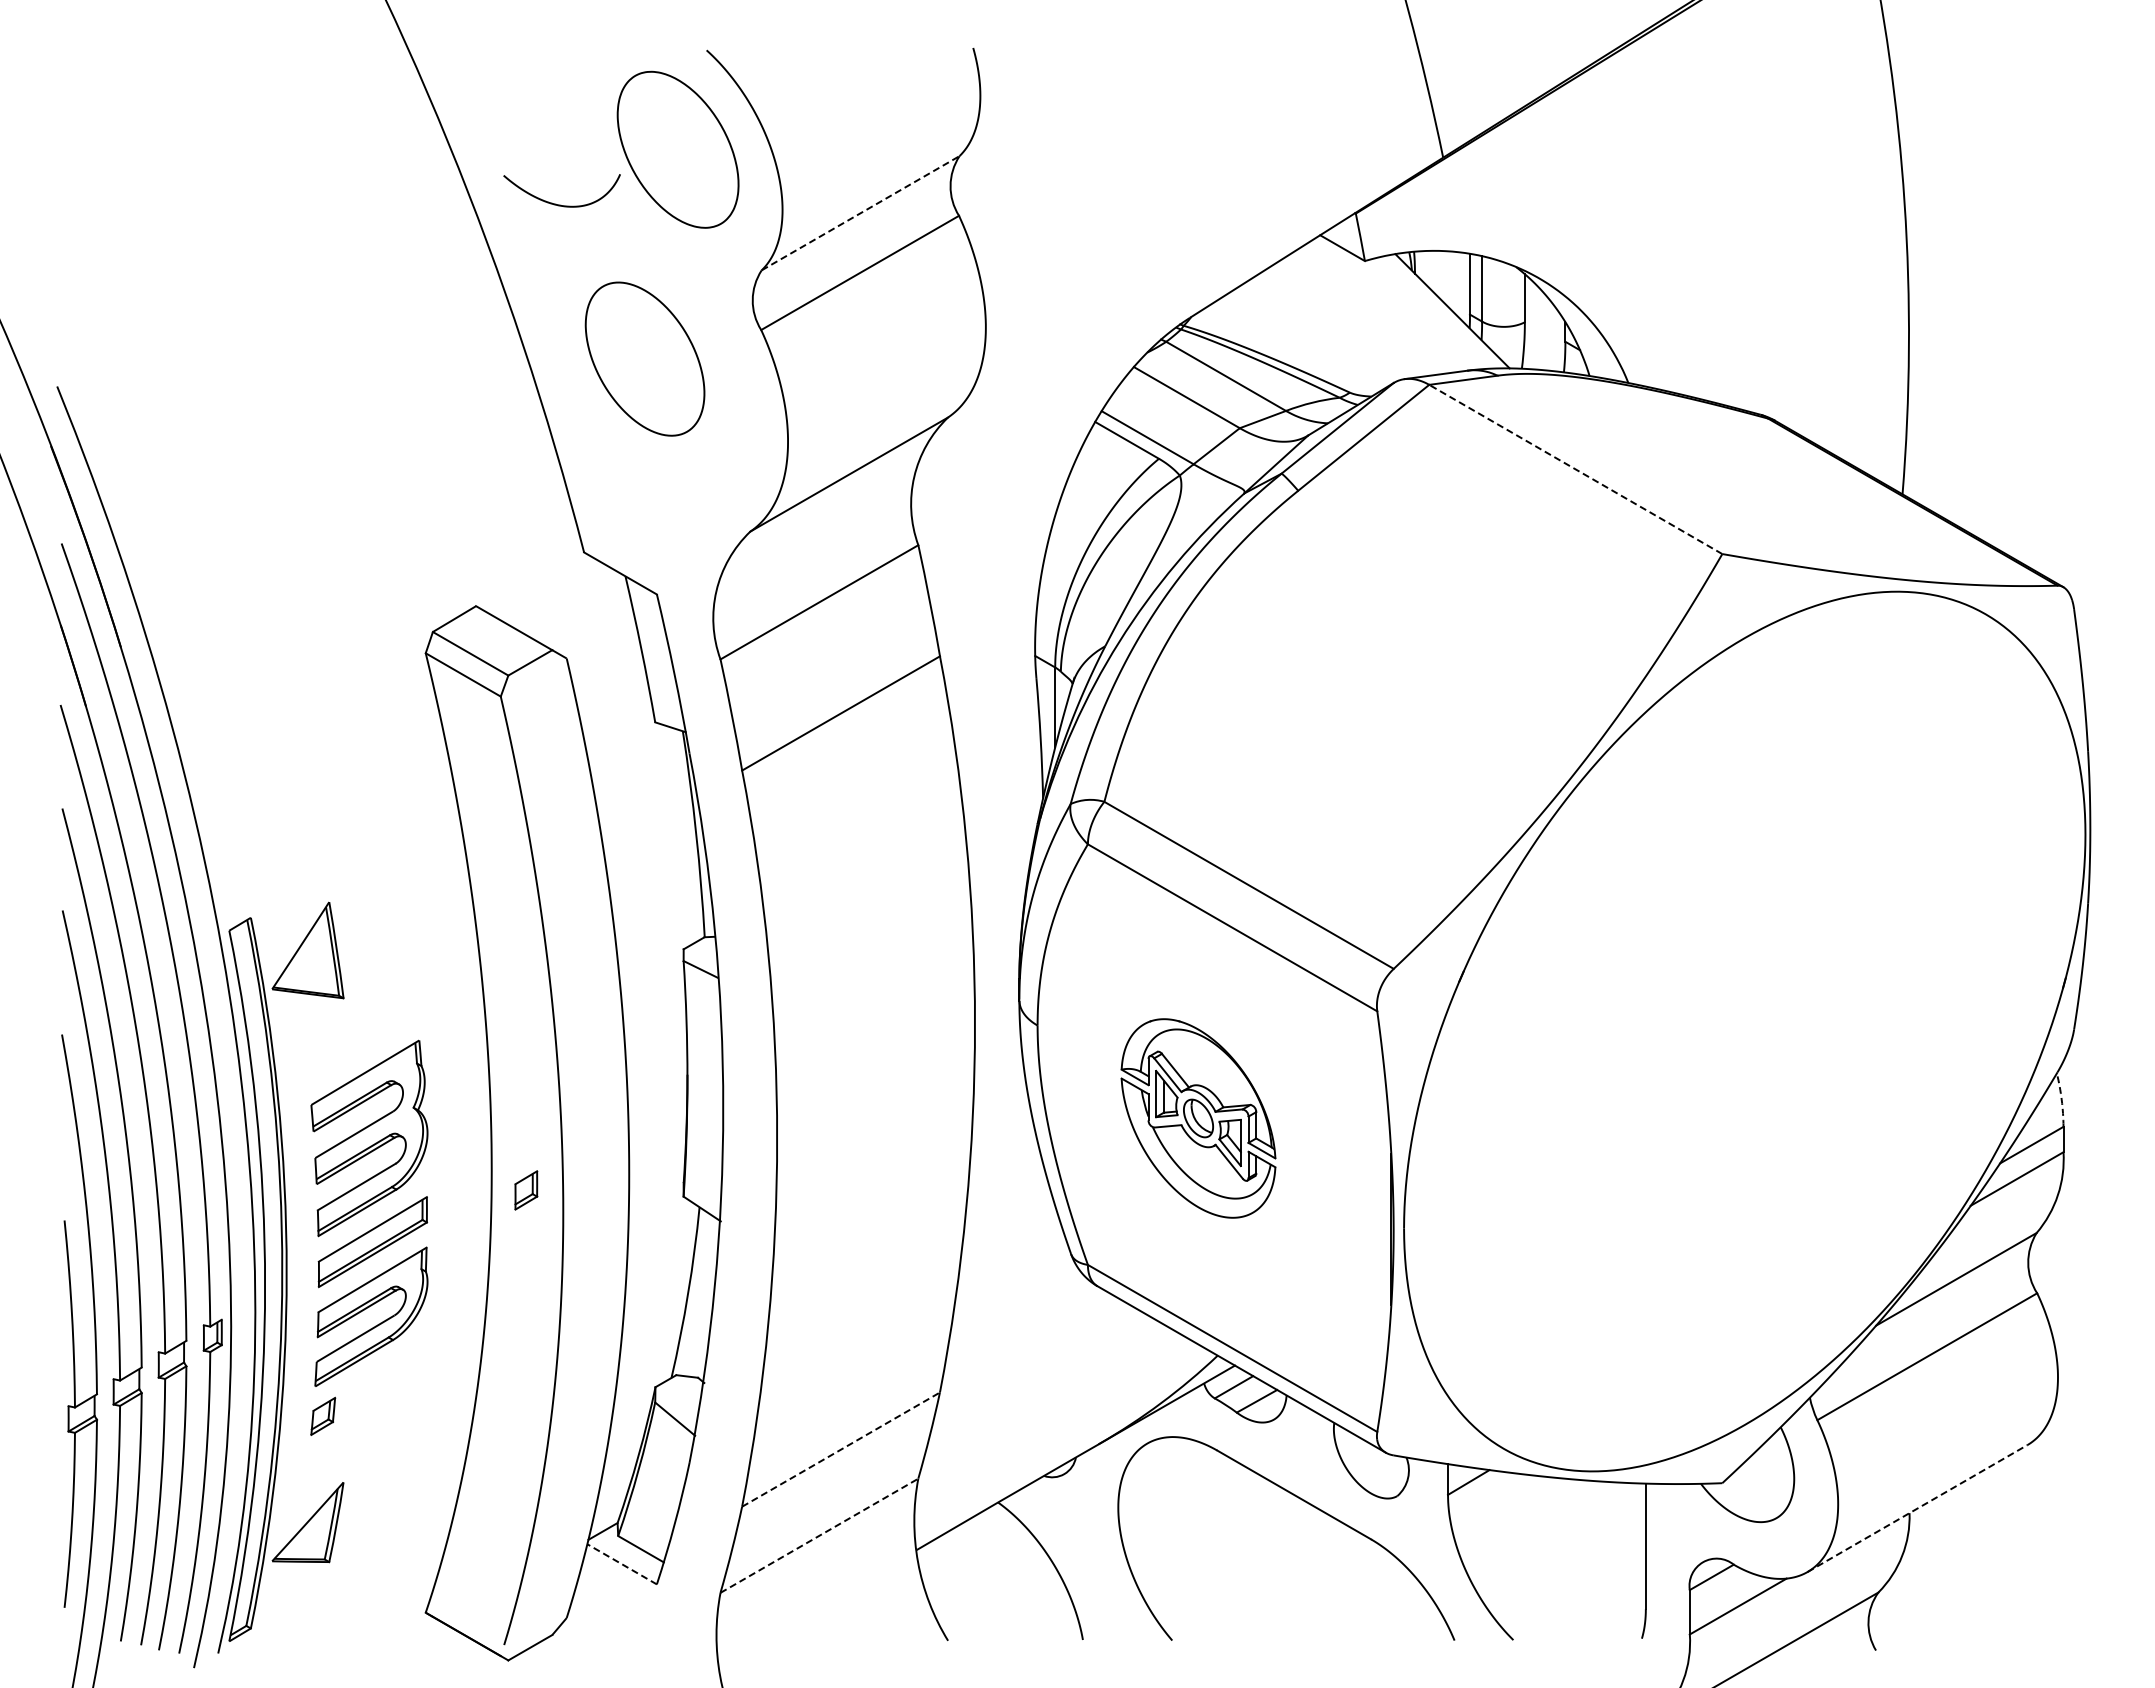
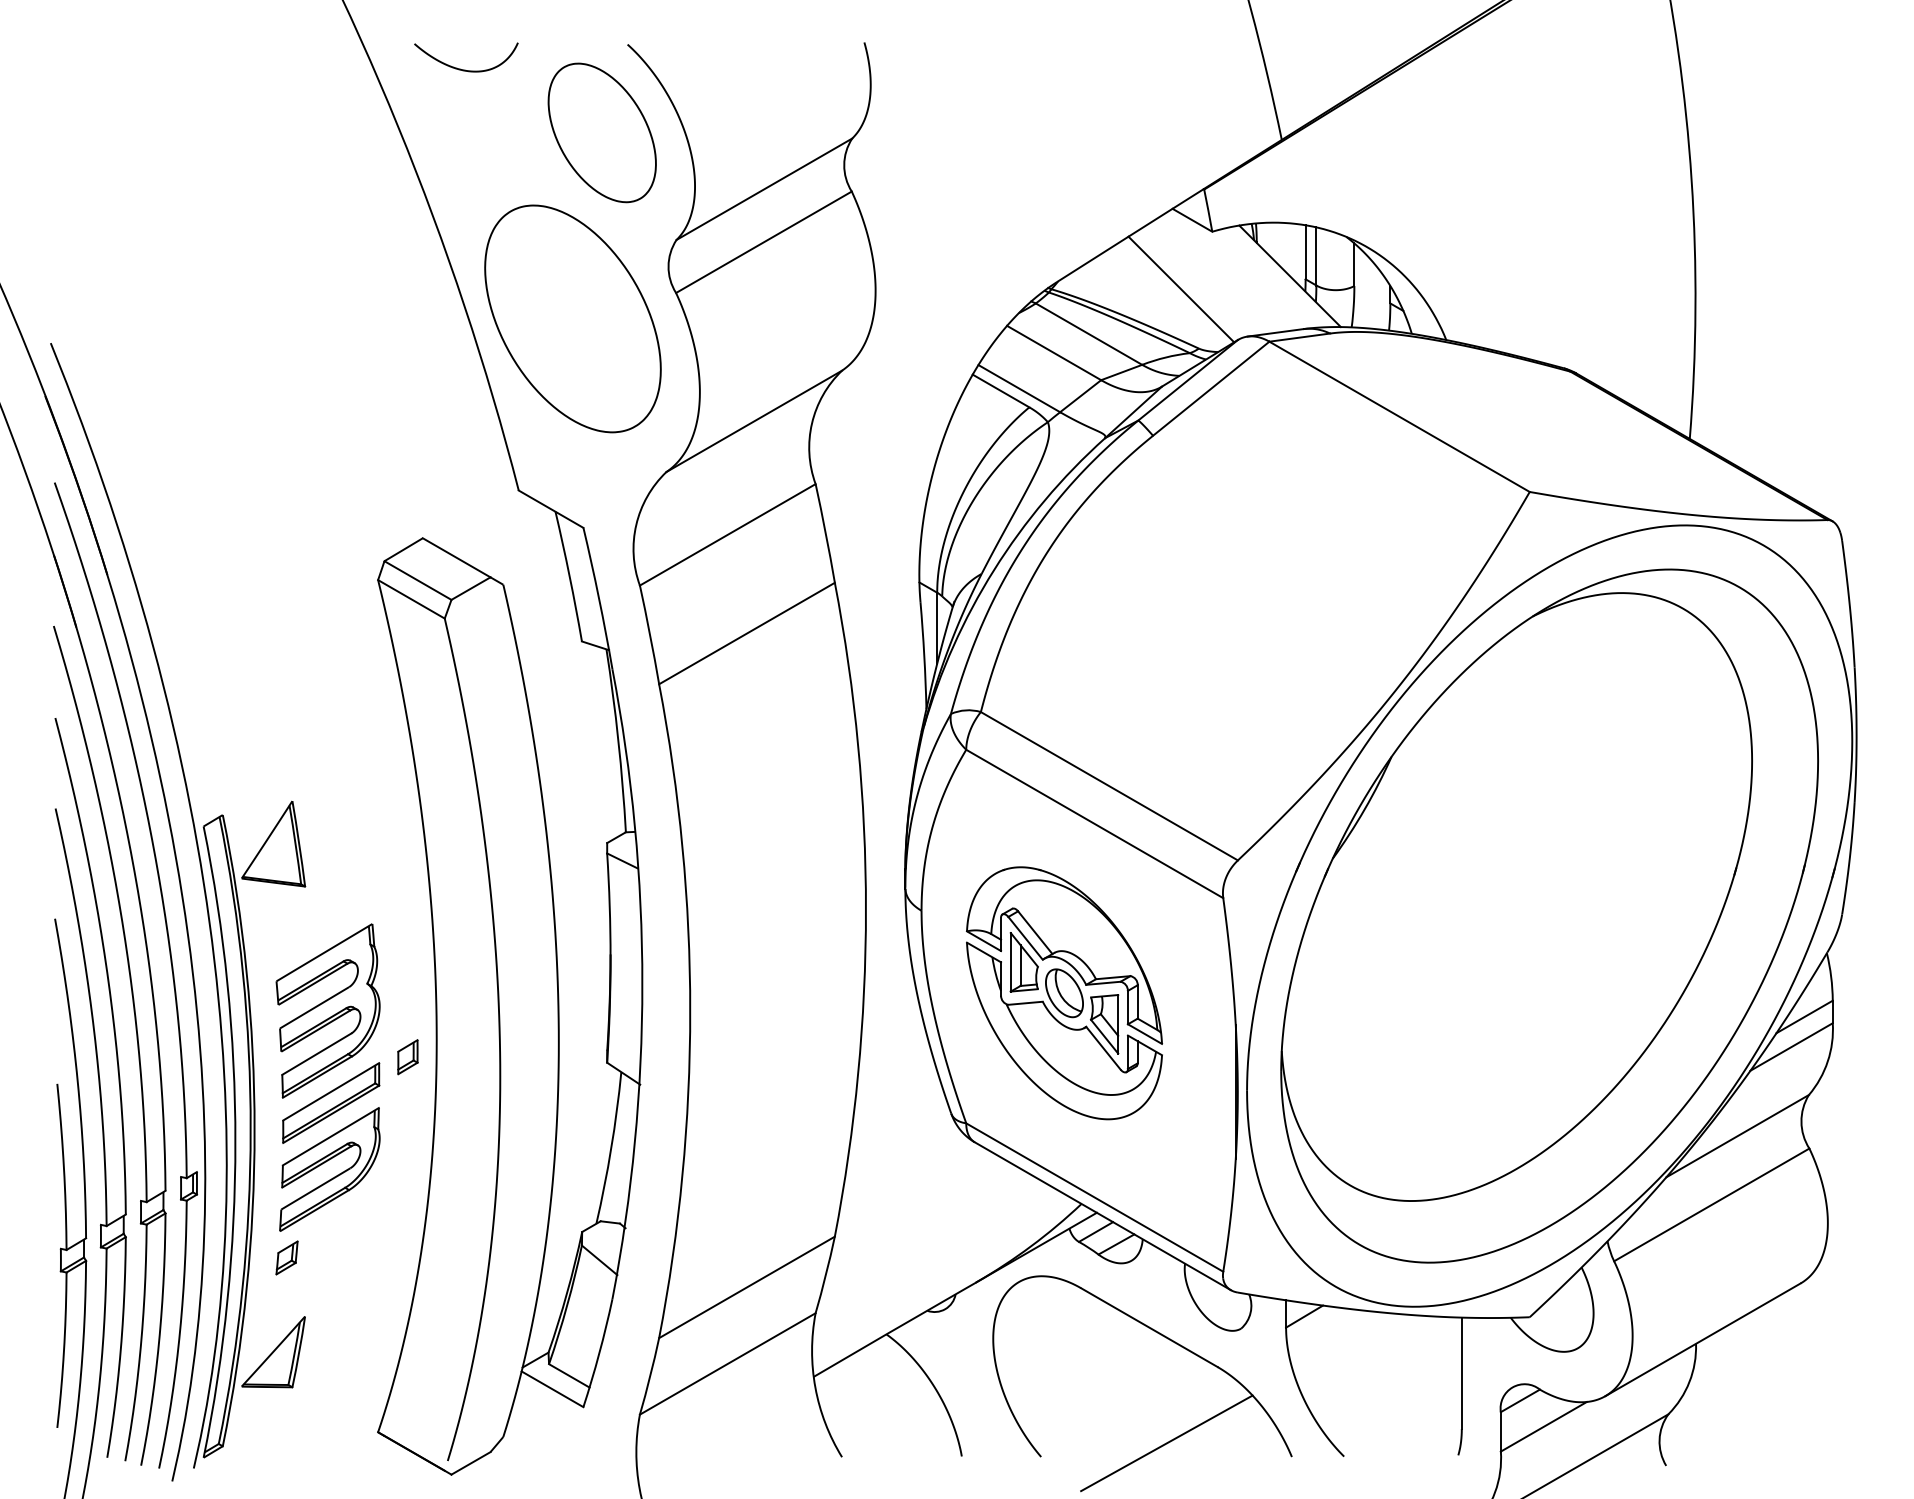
curve: (560, 204) -> (464, 69), moved
line: (861, 212) -> (765, 188), dashed -> solid
line: (1329, 325) -> (1180, 288), added
part: (644, 358) -> (572, 318), size x1.67
line: (1575, 469) -> (1399, 416), dashed -> solid
part: (1744, 1031) -> (1549, 916), added
arc: (2061, 1099) -> (1830, 976), dashed -> solid
part: (1198, 1118) -> (1064, 993), size x1.43
part: (526, 1190) -> (408, 1057), moved
line: (841, 1449) -> (747, 1287), dashed -> solid
line: (1917, 1508) -> (1703, 1339), dashed -> solid
line: (819, 1535) -> (727, 1363), dashed -> solid
line: (621, 1564) -> (551, 1389), dashed -> solid
line: (1313, 1624) -> (1166, 1442), added

